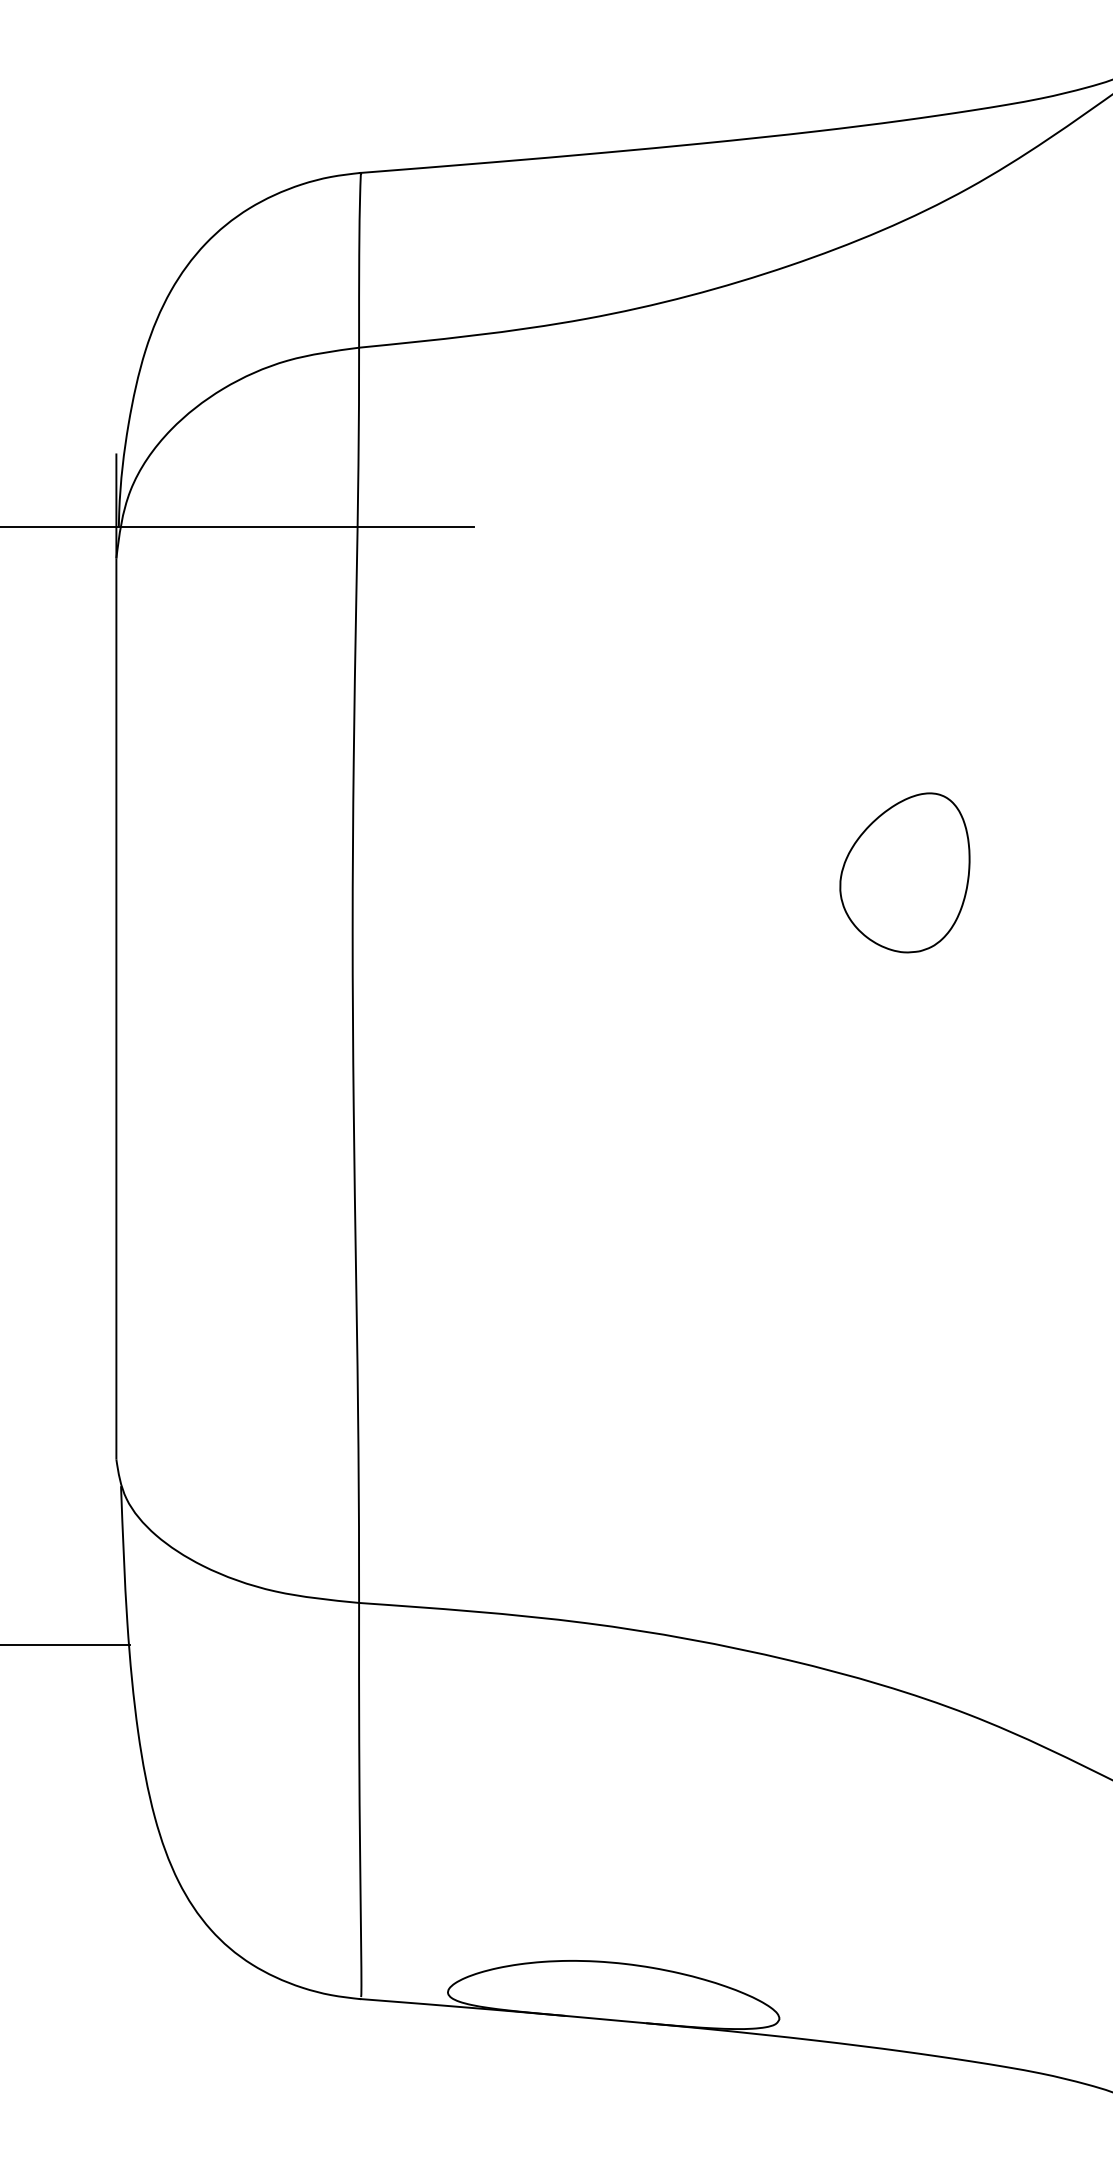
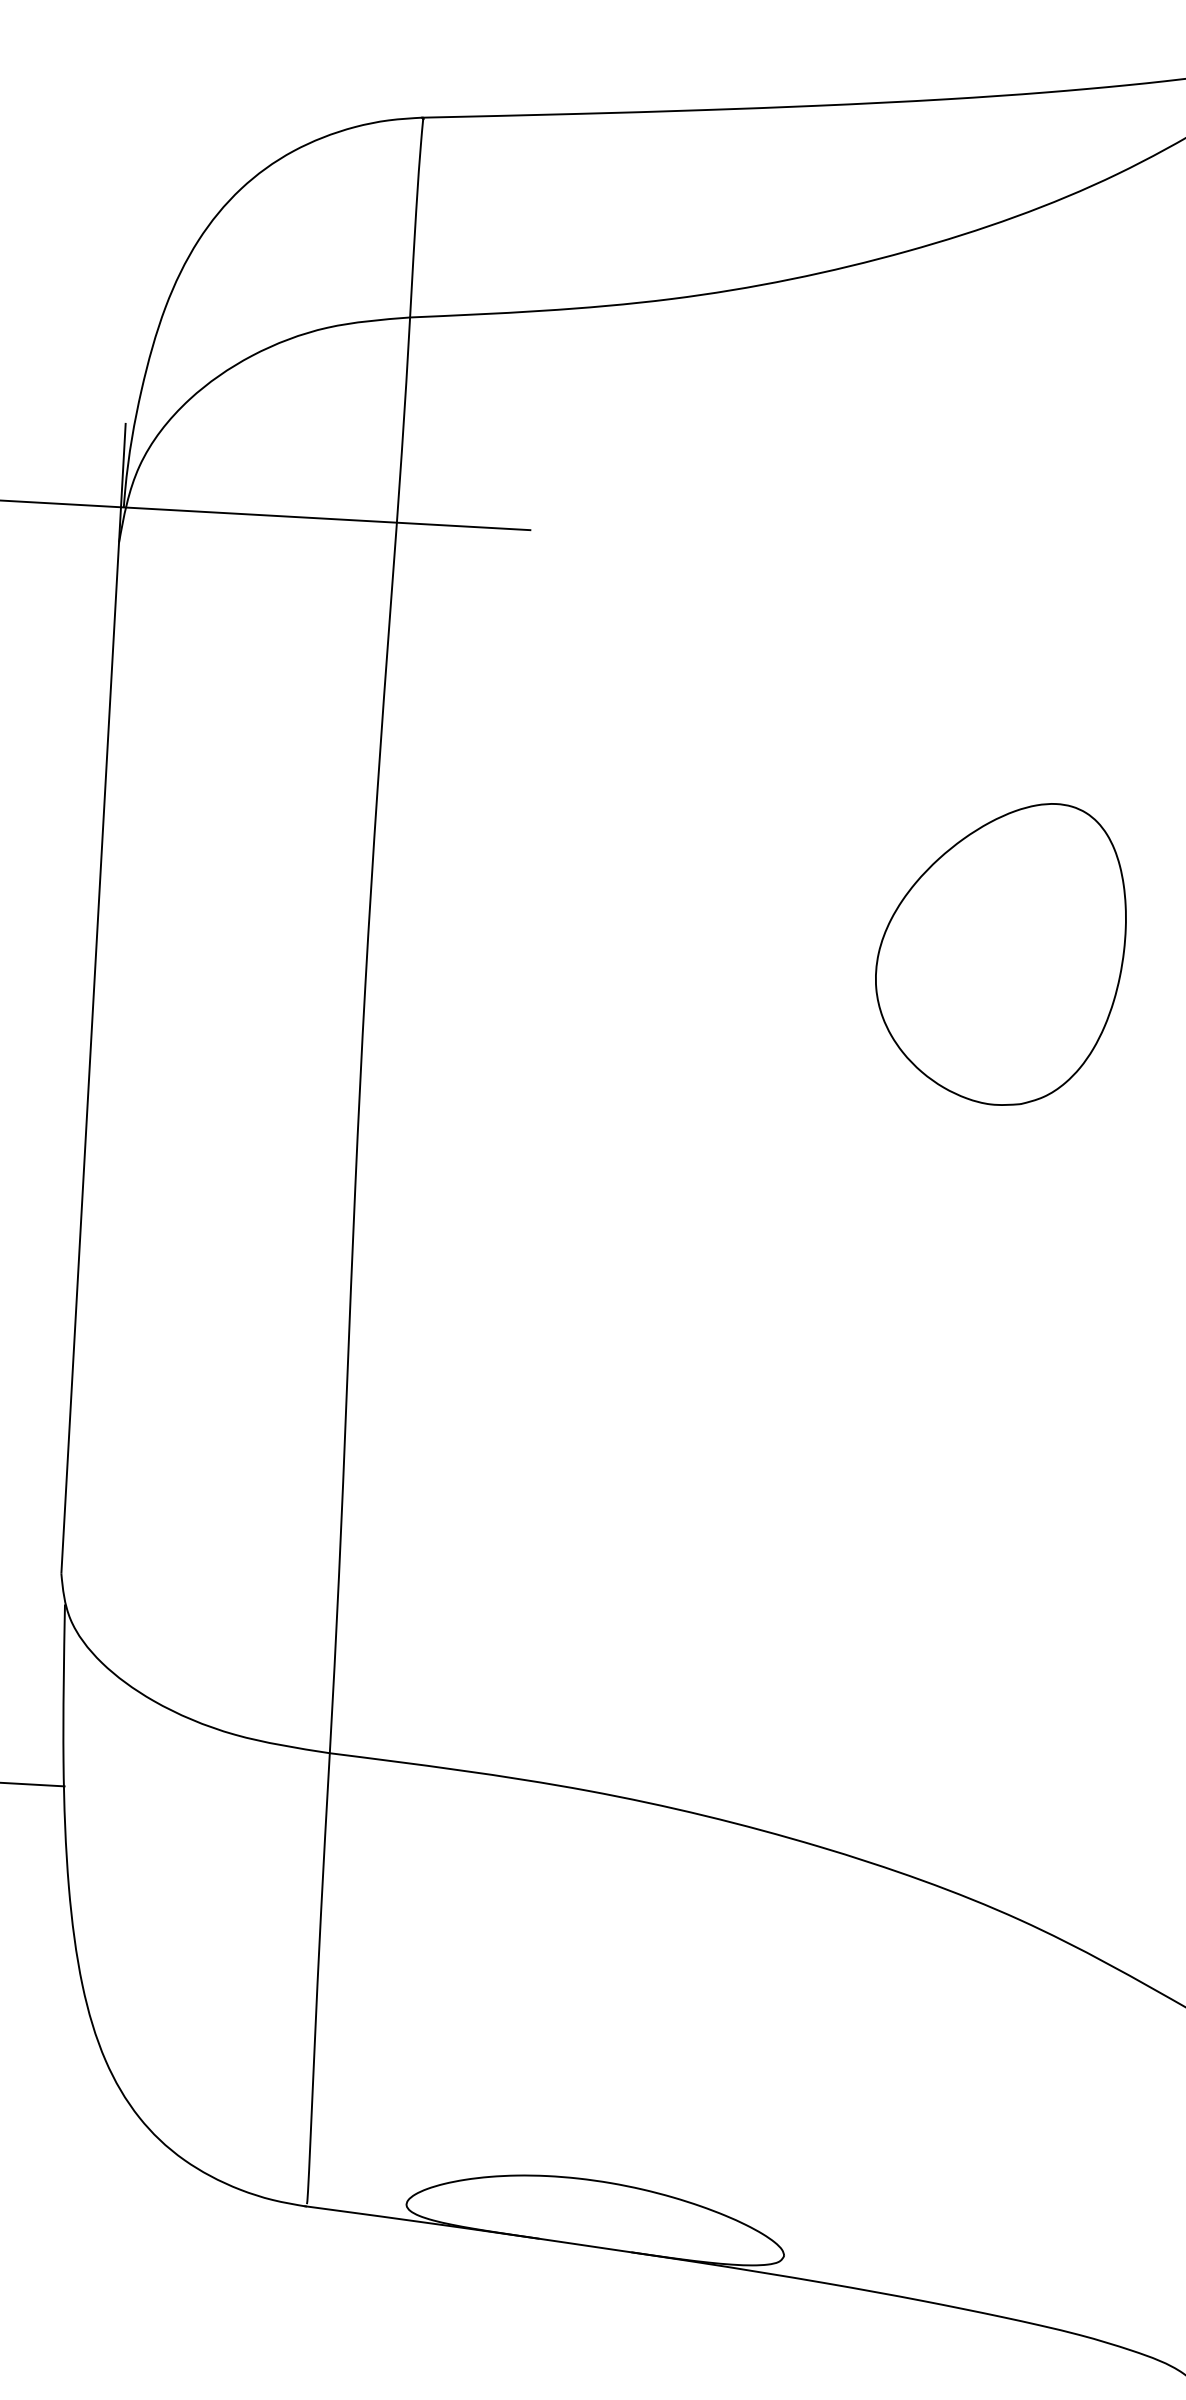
part: (904, 872) -> (1000, 952), size x1.67

